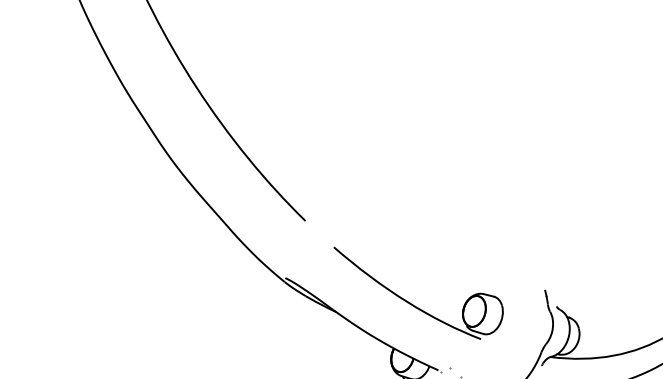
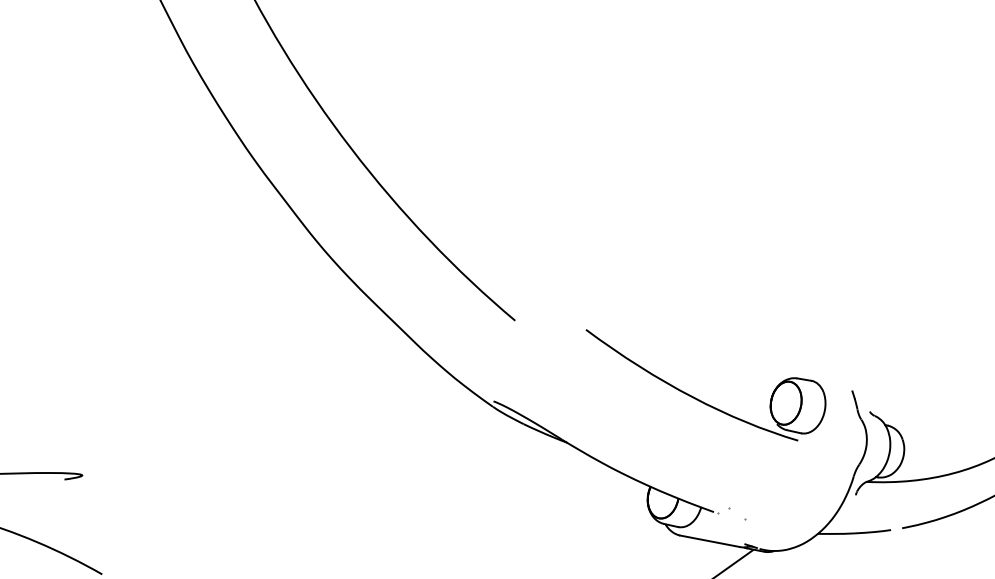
part: (412, 303) -> (699, 399), moved

